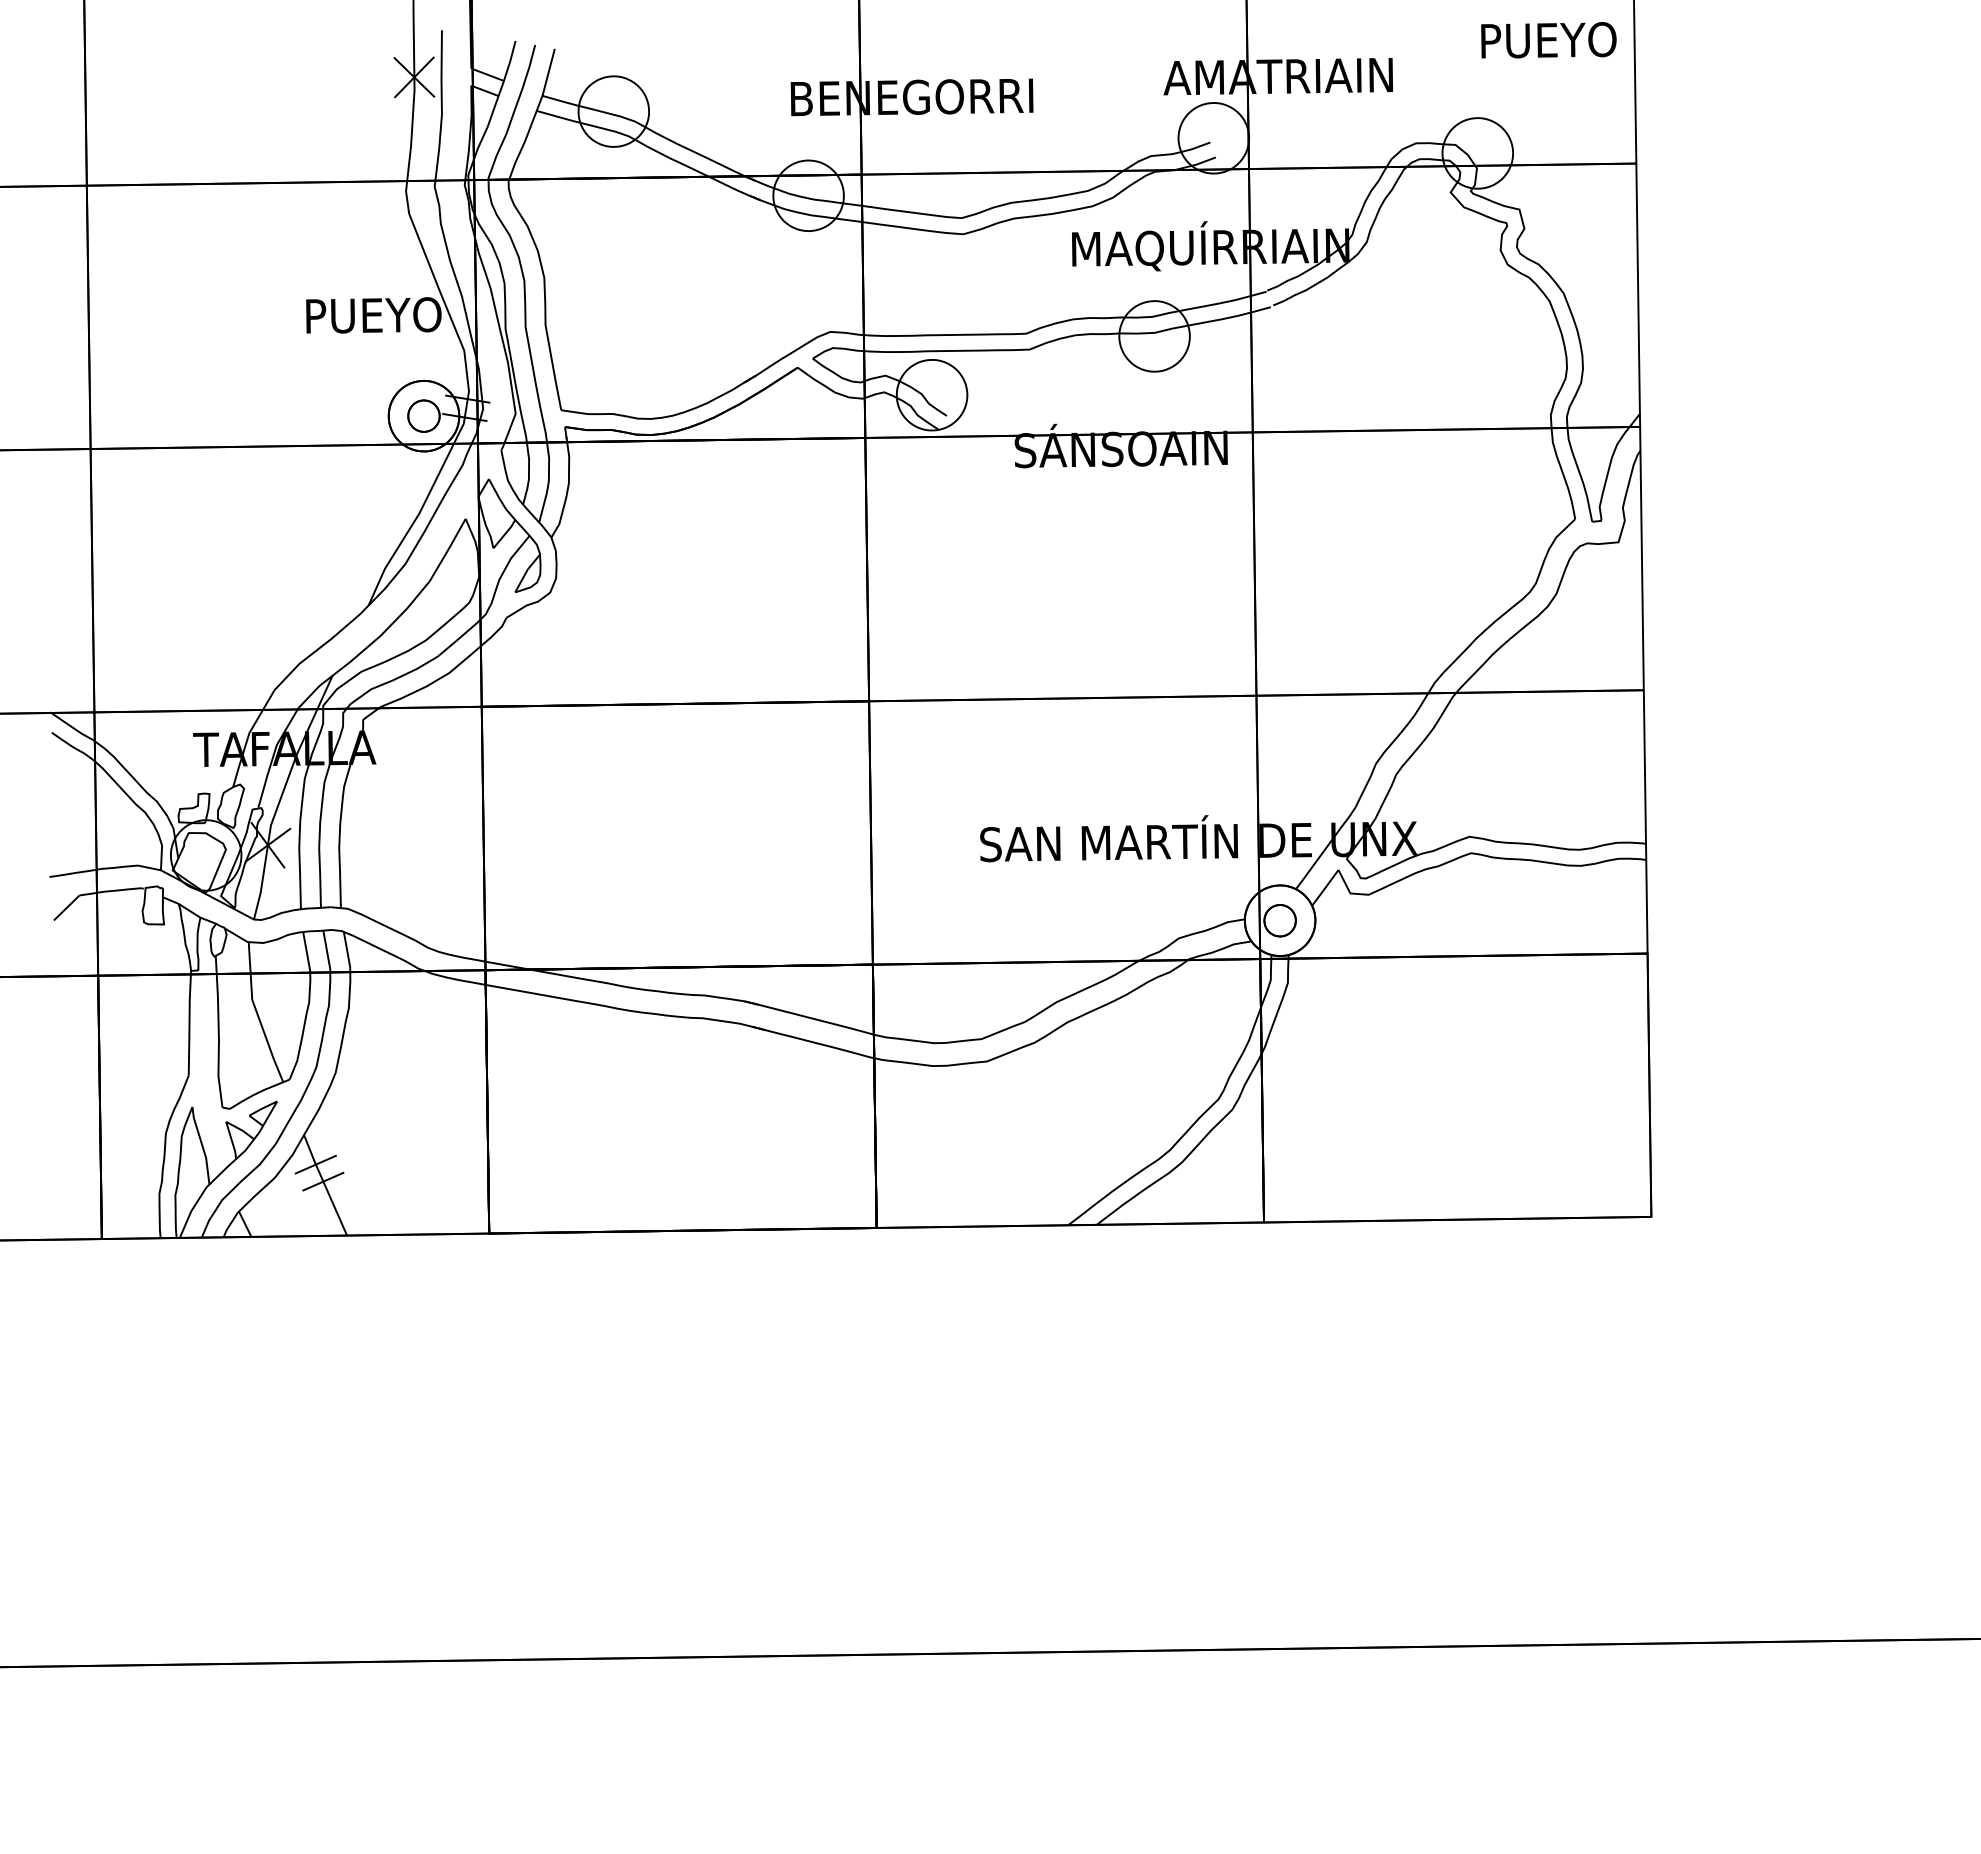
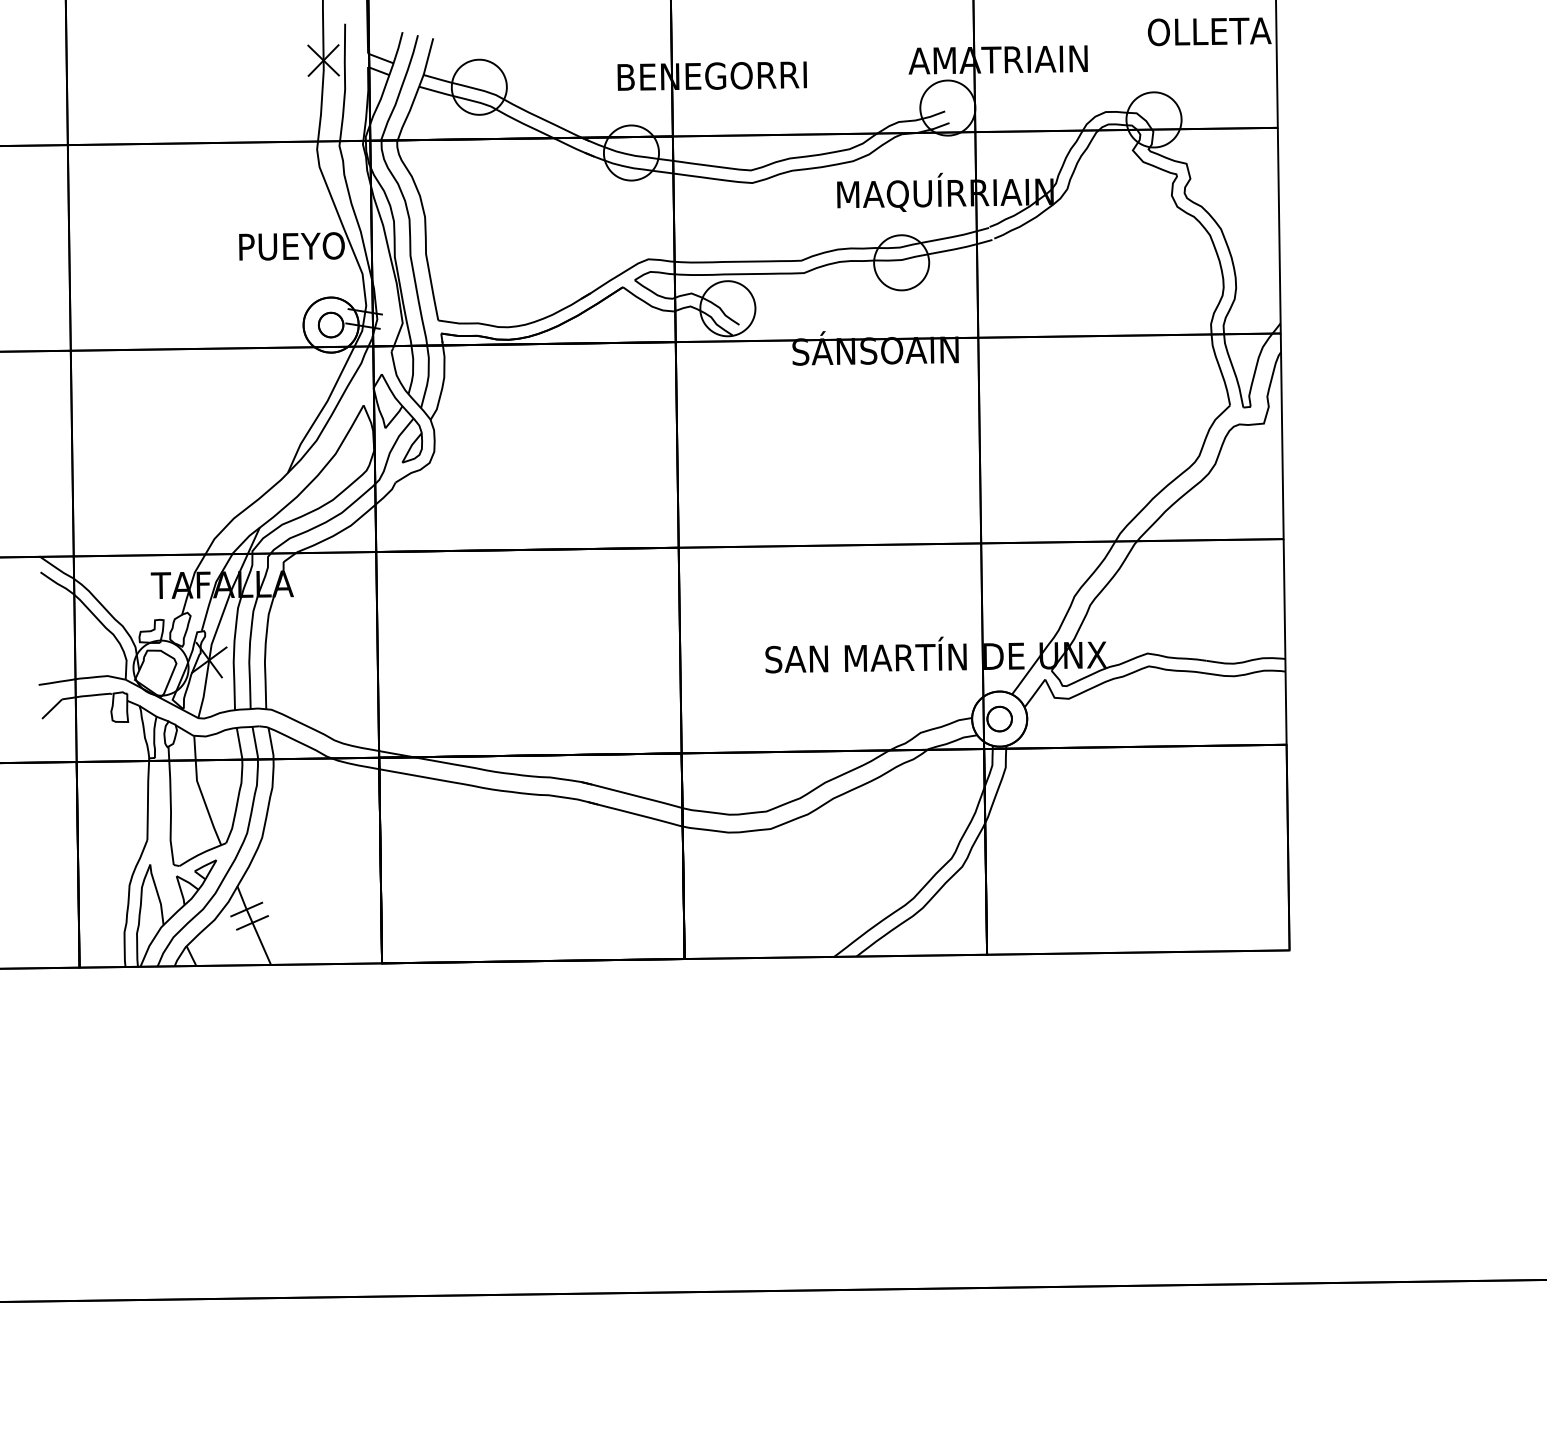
text: (1548, 40) -> (1209, 31), PUEYO -> OLLETA

